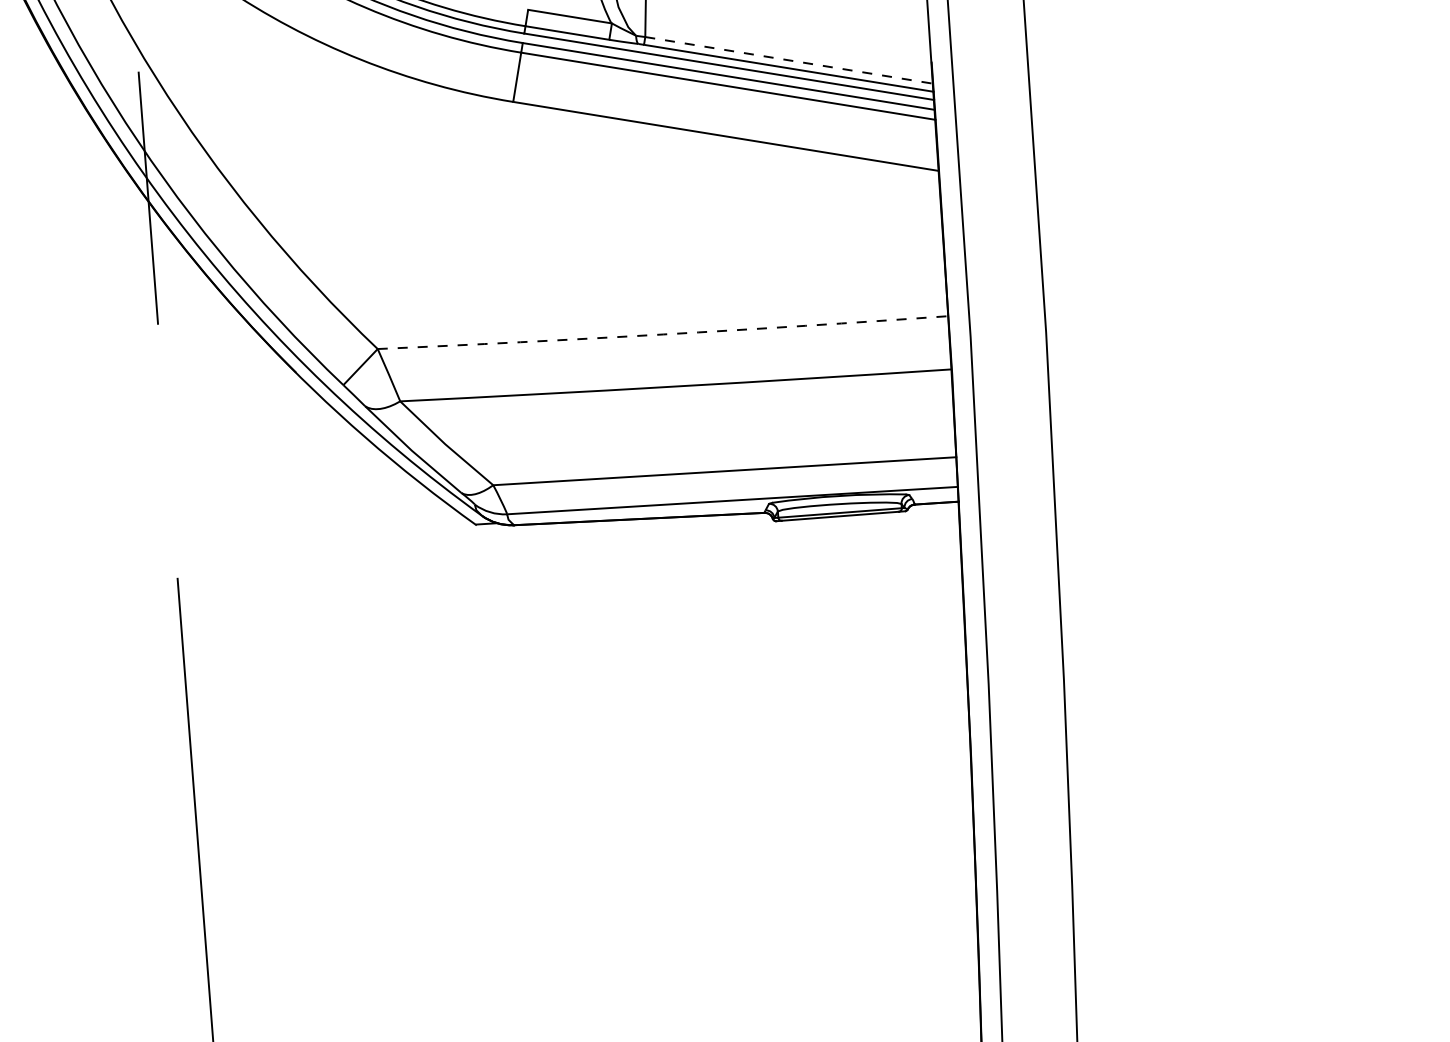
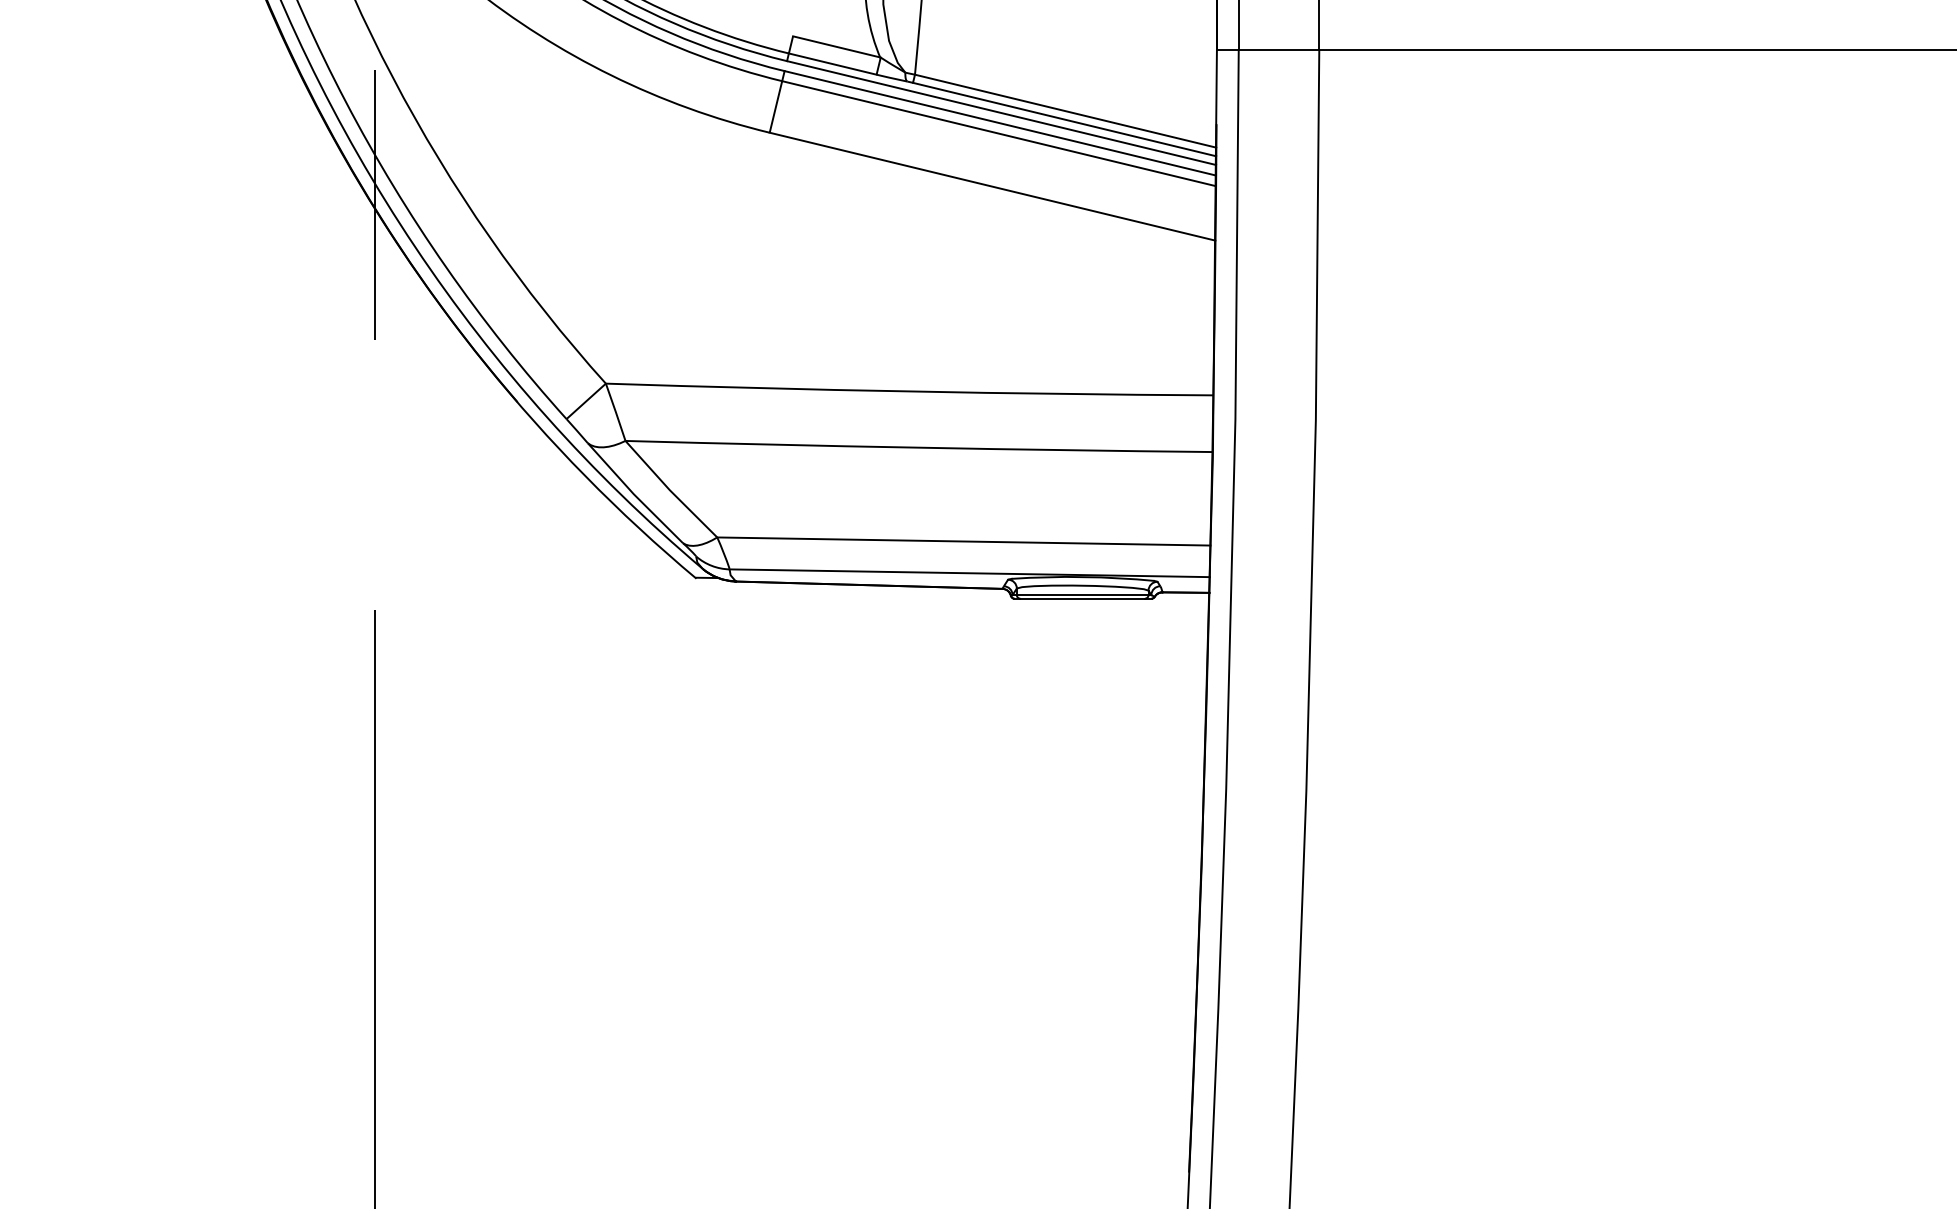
line: (789, 60) -> (1065, 111), dashed -> solid
arc: (662, 334) -> (909, 391), dashed -> solid

